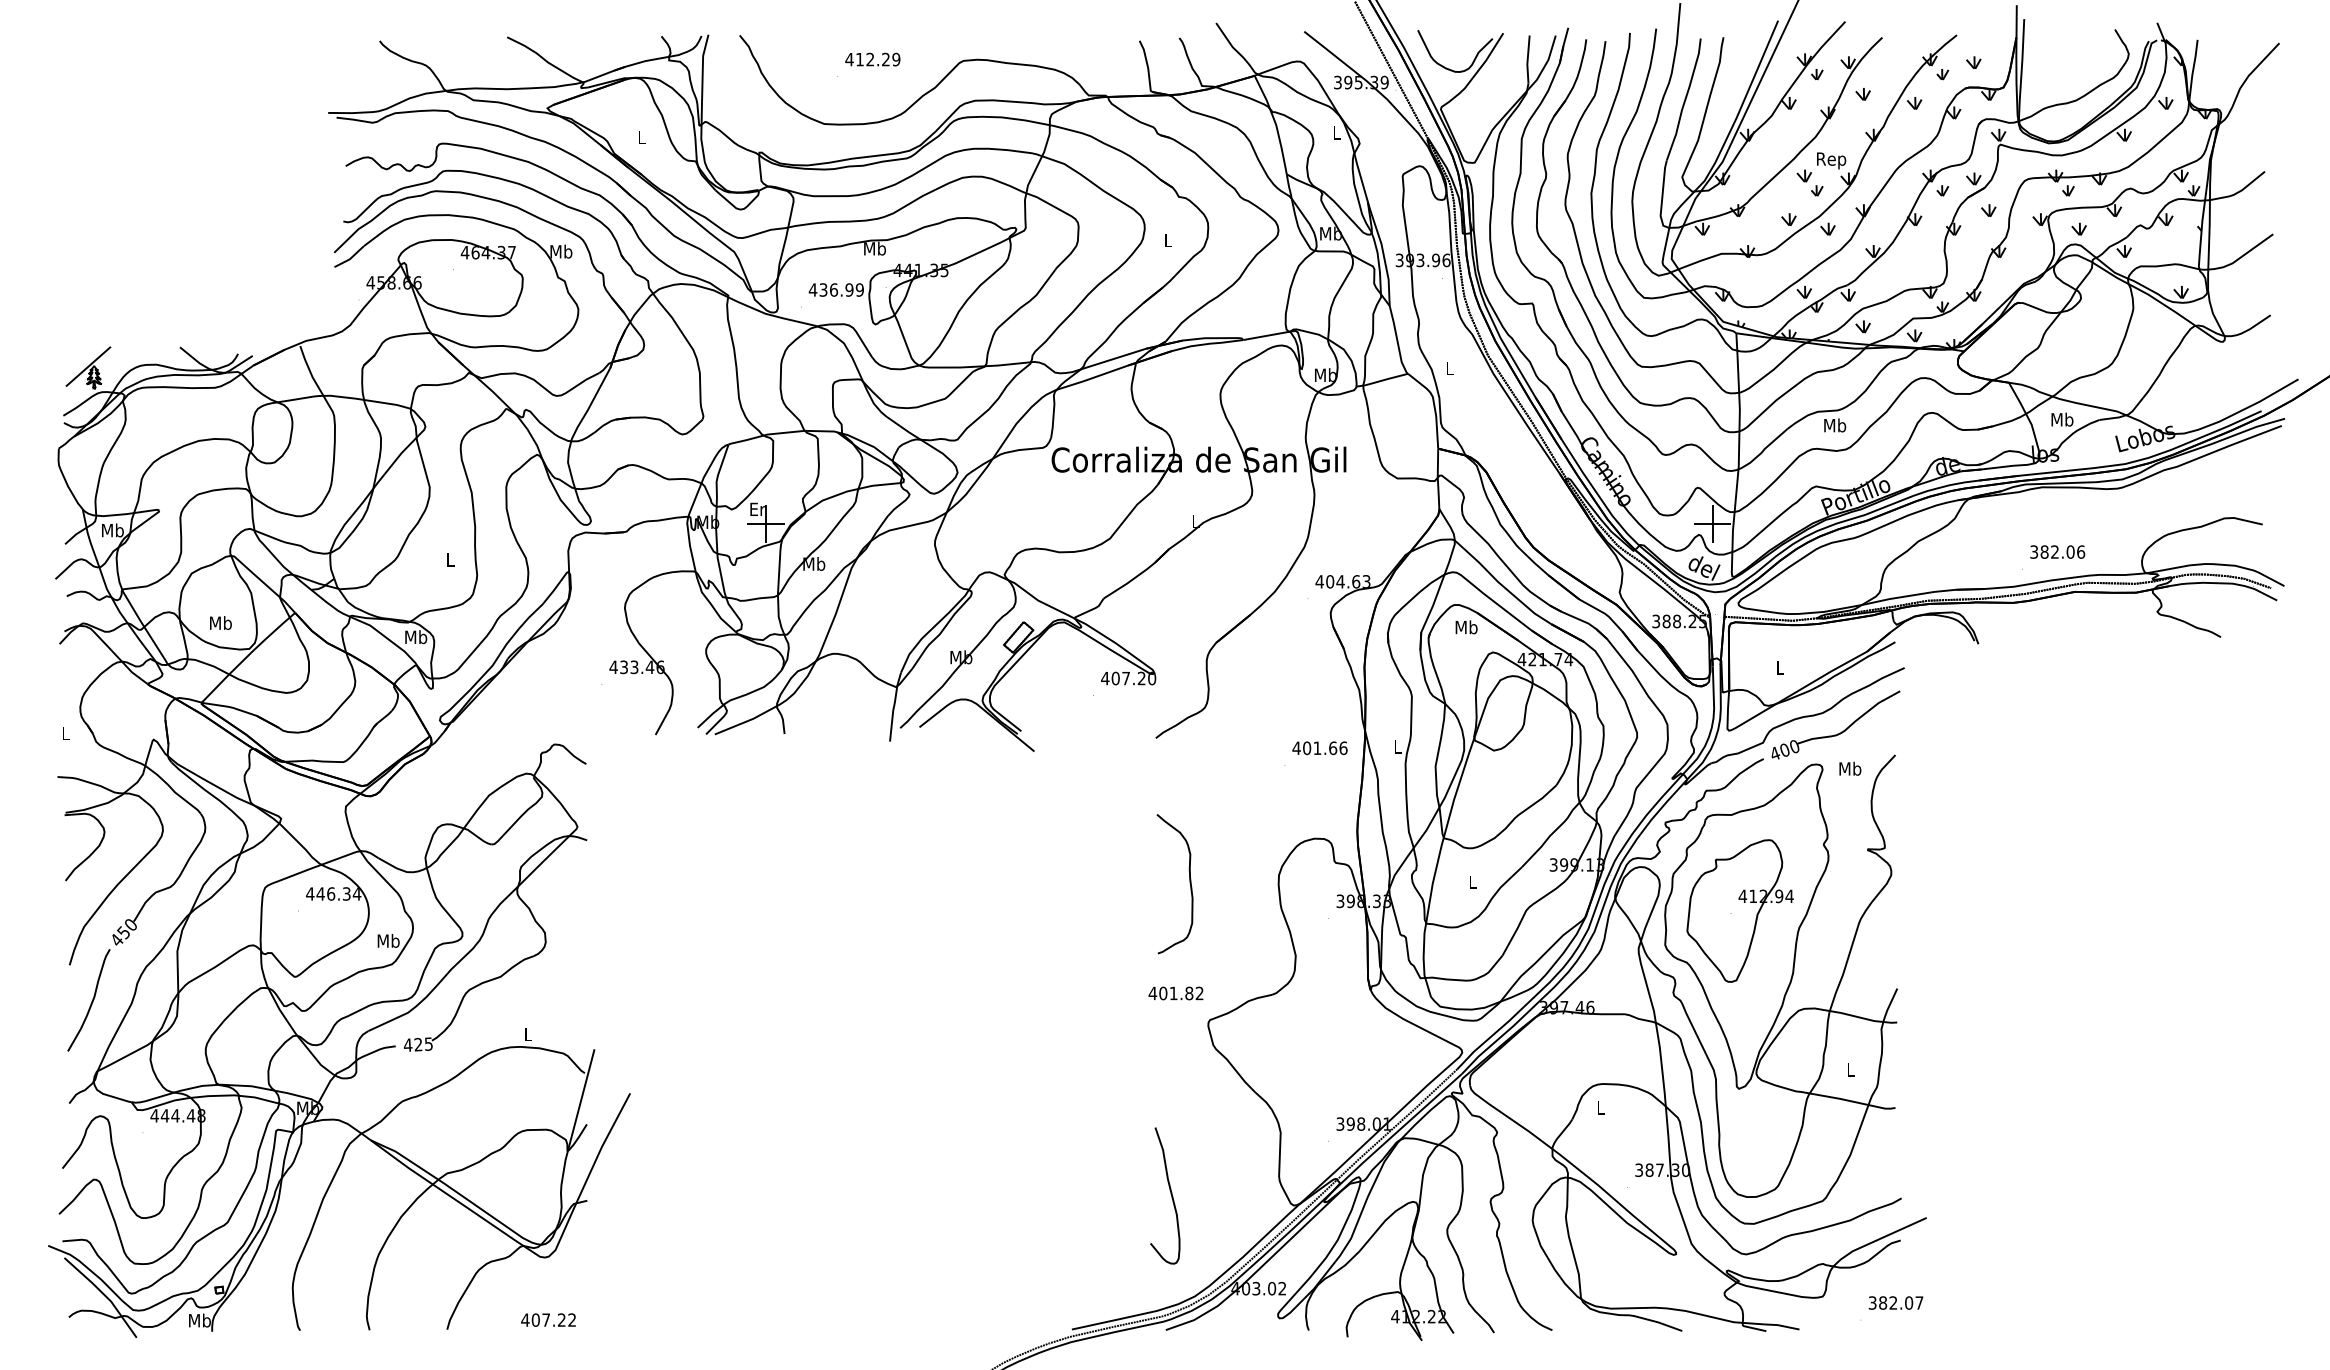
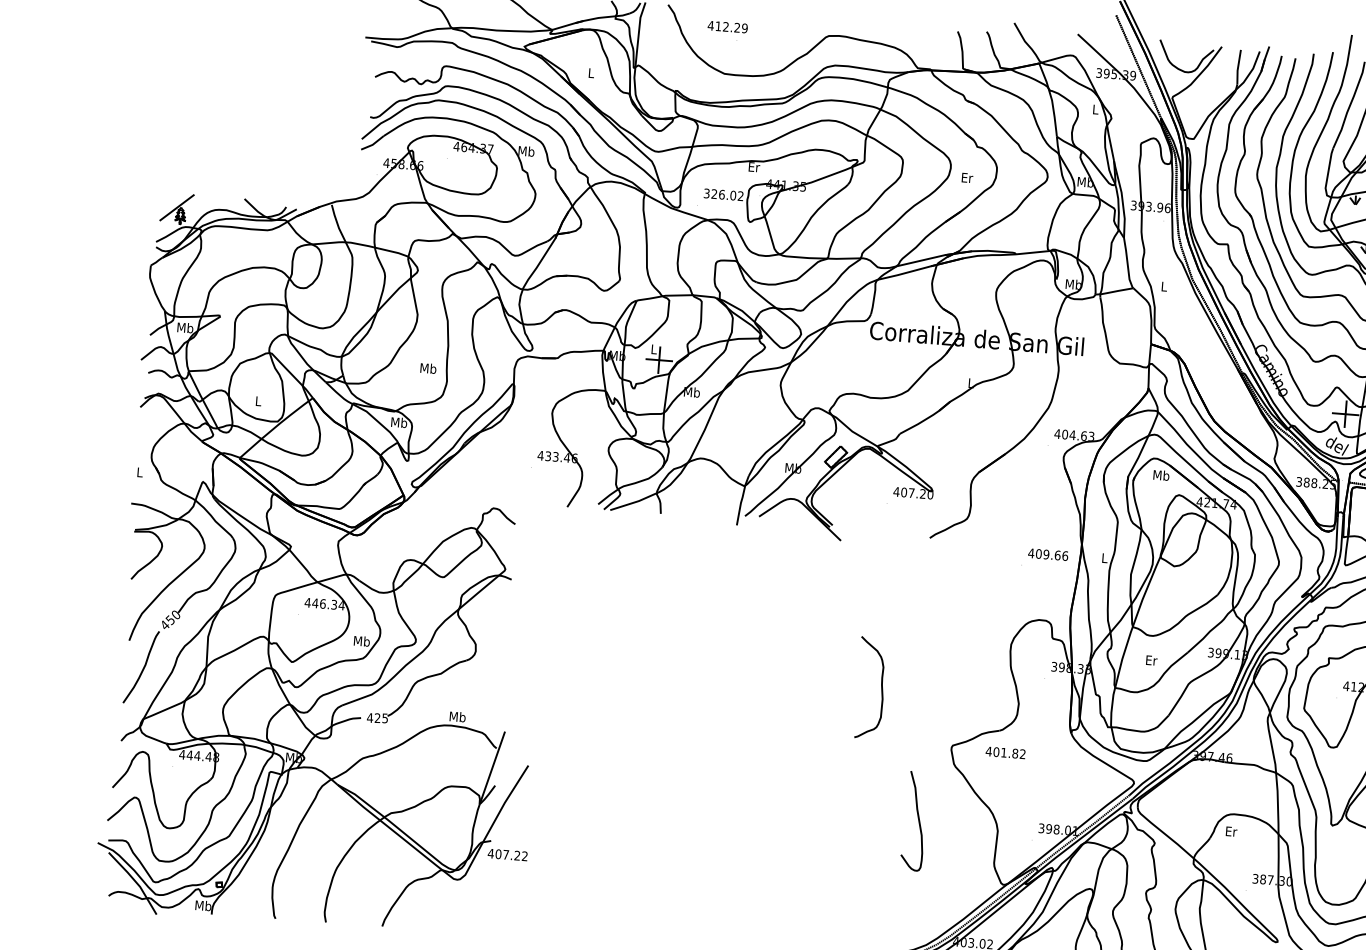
text: (872, 59) -> (727, 27), moved
text: (1168, 240) -> (967, 177), L -> Er
text: (874, 248) -> (753, 166), Mb -> Er
text: (835, 289) -> (723, 194), 436.99 -> 326.02
text: (757, 508) -> (654, 348), Er -> L
text: (450, 559) -> (428, 368), L -> Mb
text: (220, 622) -> (258, 400), Mb -> L
text: (1317, 748) -> (1046, 554), 401.66 -> 409.66
text: (1473, 881) -> (1151, 660), L -> Er
curve: (1189, 883) -> (881, 688), moved
text: (1175, 993) -> (1005, 752), moved
text: (528, 1034) -> (458, 717), L -> Mb
text: (1600, 1107) -> (1231, 831), L -> Er
curve: (1170, 1194) -> (918, 820), moved
text: (548, 1319) -> (507, 854), moved

